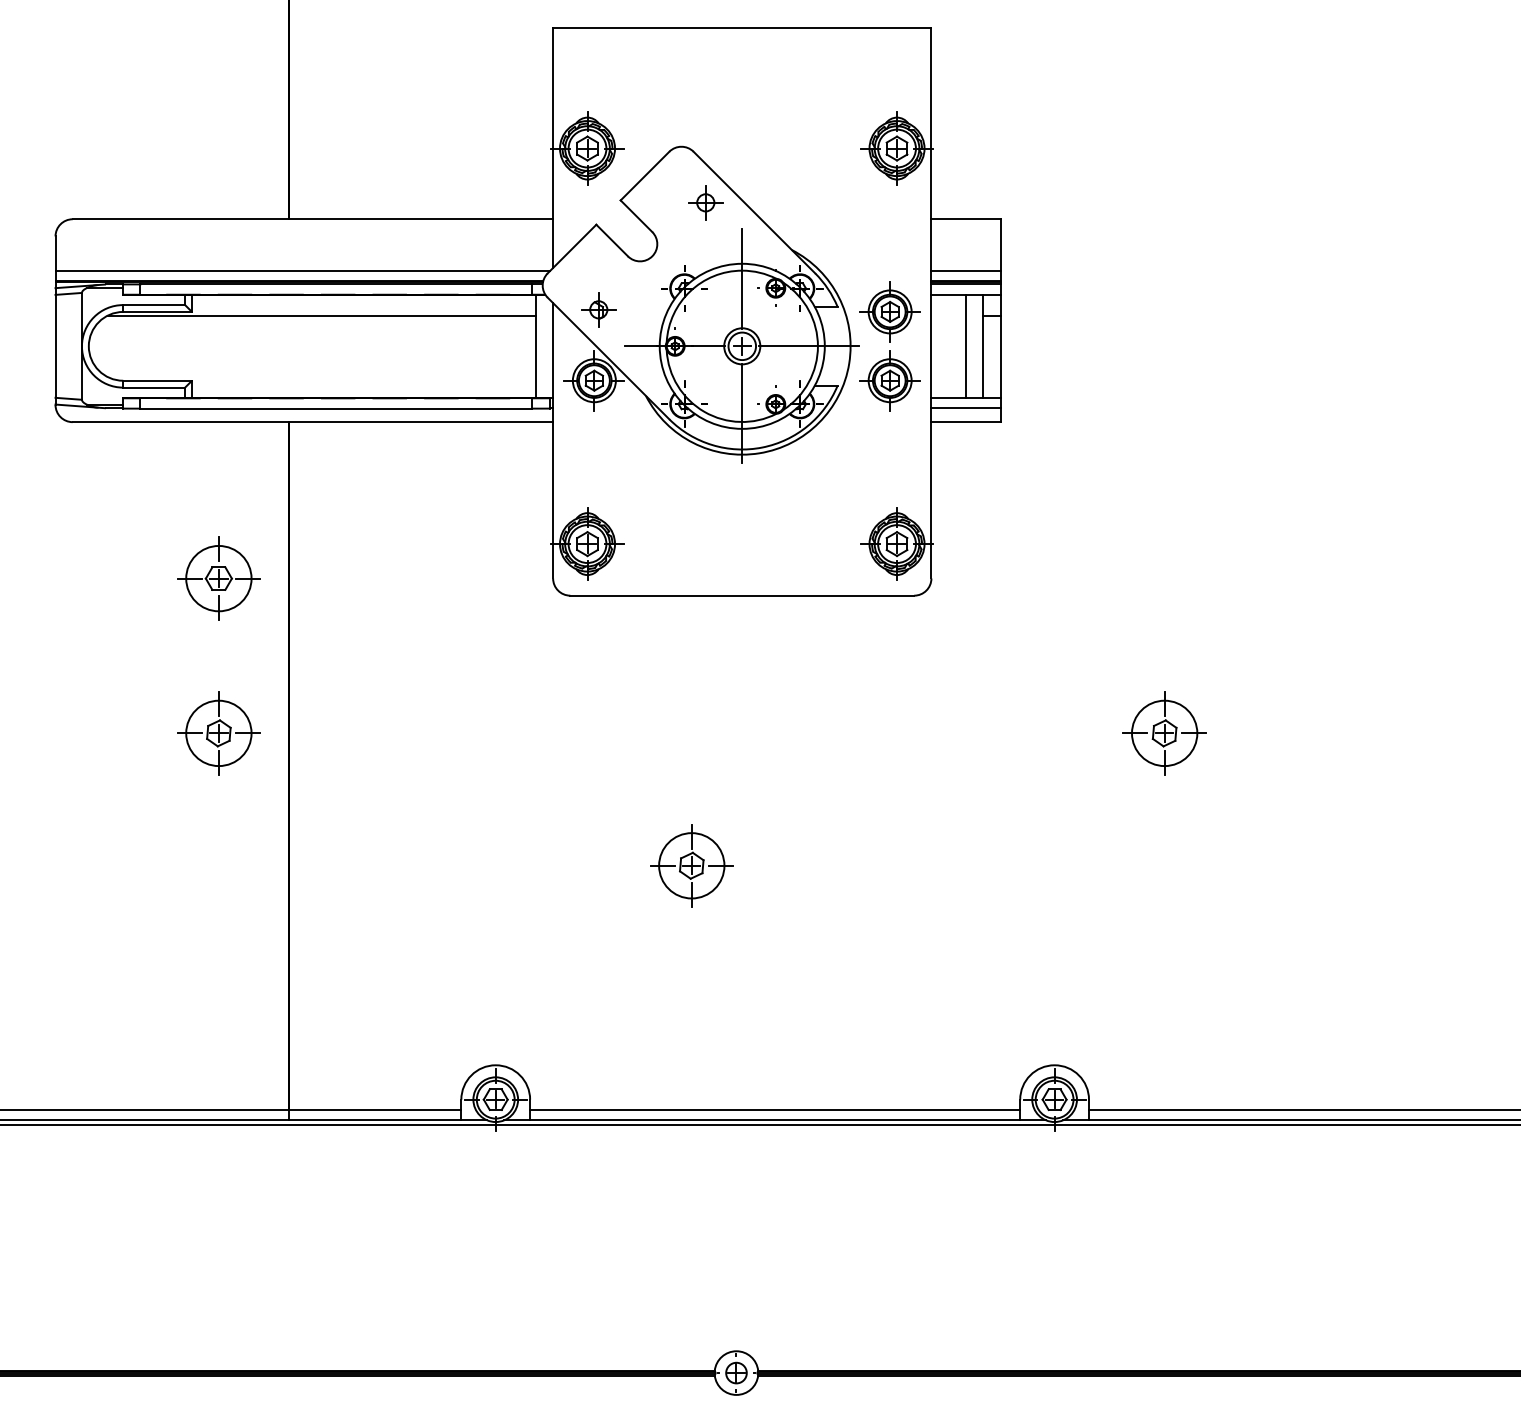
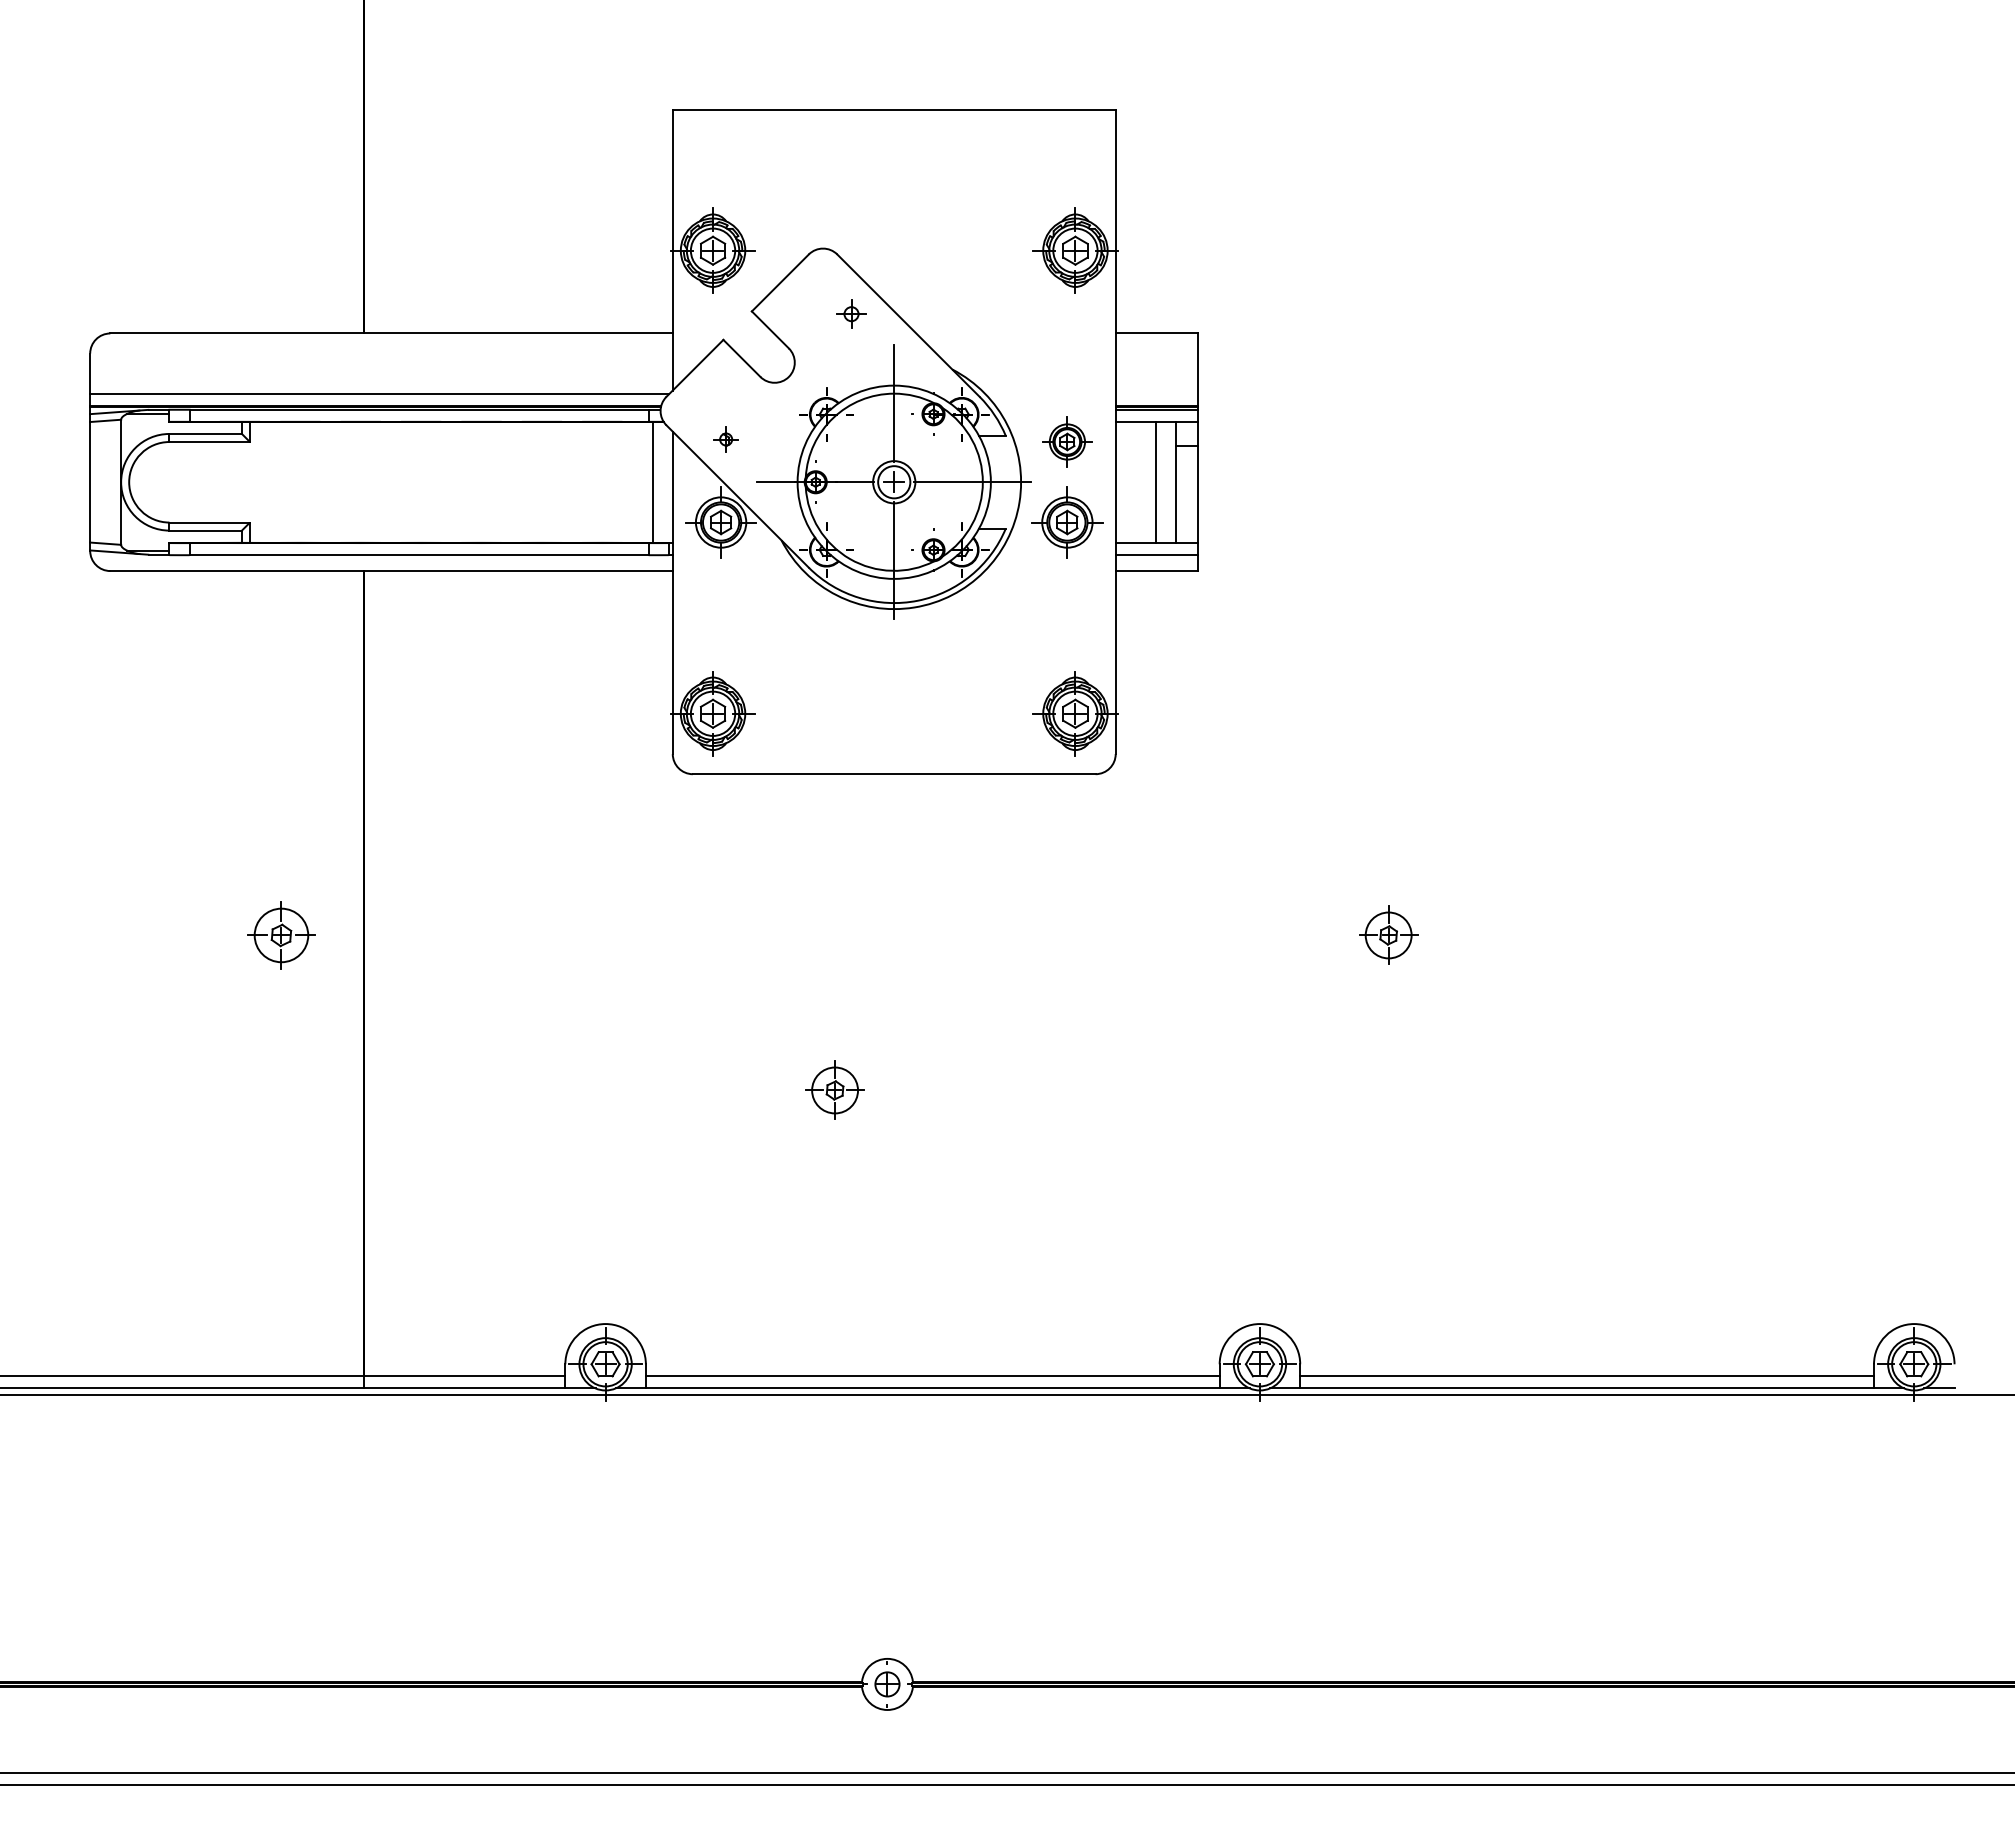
part: (705, 202) -> (851, 313), size x0.7
line: (966, 270) -> (1156, 393), removed
part: (598, 309) -> (725, 439), size x0.6
part: (890, 311) -> (1067, 441), size x0.7
line: (321, 315) -> (401, 446), removed
part: (218, 578) -> (281, 754), removed
part: (218, 733) -> (281, 935), size x0.7
part: (1164, 733) -> (1388, 935), size x0.6
part: (691, 865) -> (834, 1090), size x0.6

